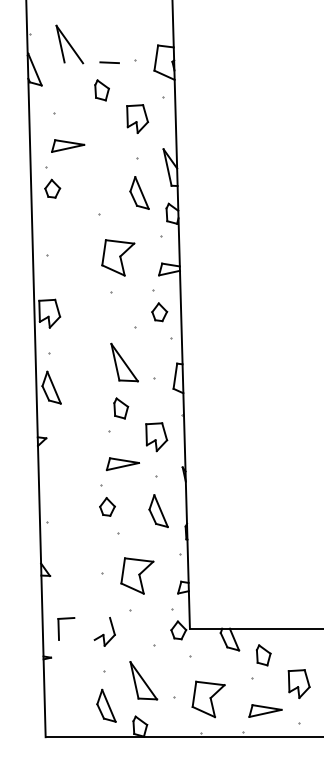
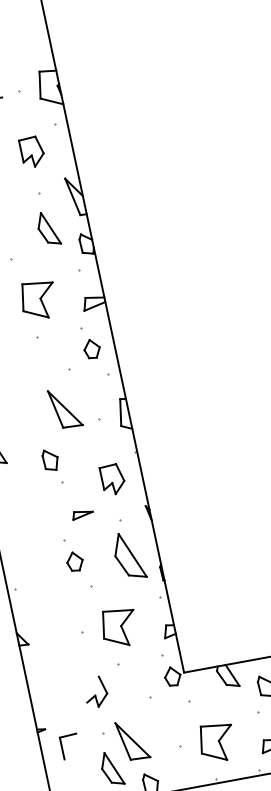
part: (121, 408) -> (51, 460), moved
part: (122, 464) -> (82, 514), size x0.6
part: (158, 511) -> (129, 556), size x1.4
part: (59, 628) -> (62, 747), moved
part: (143, 680) -> (132, 740), moved

